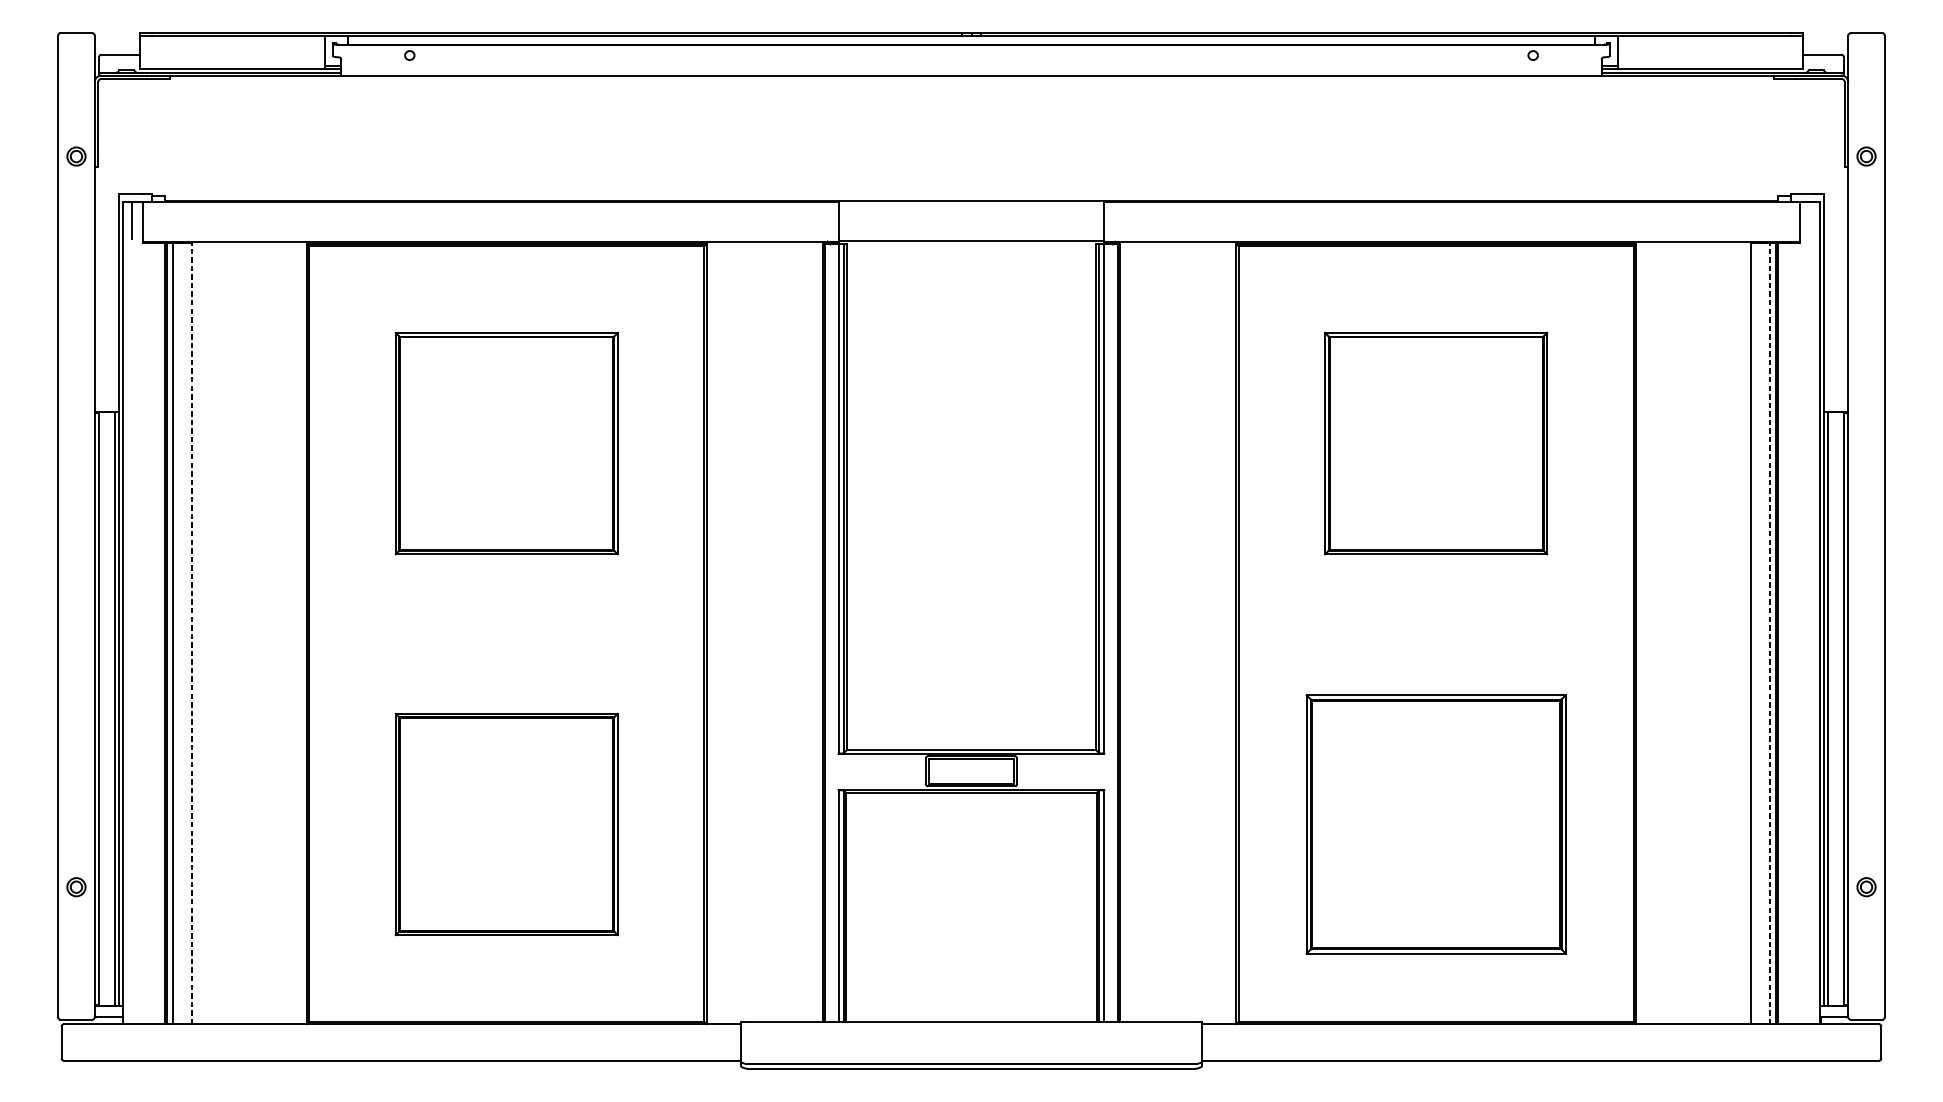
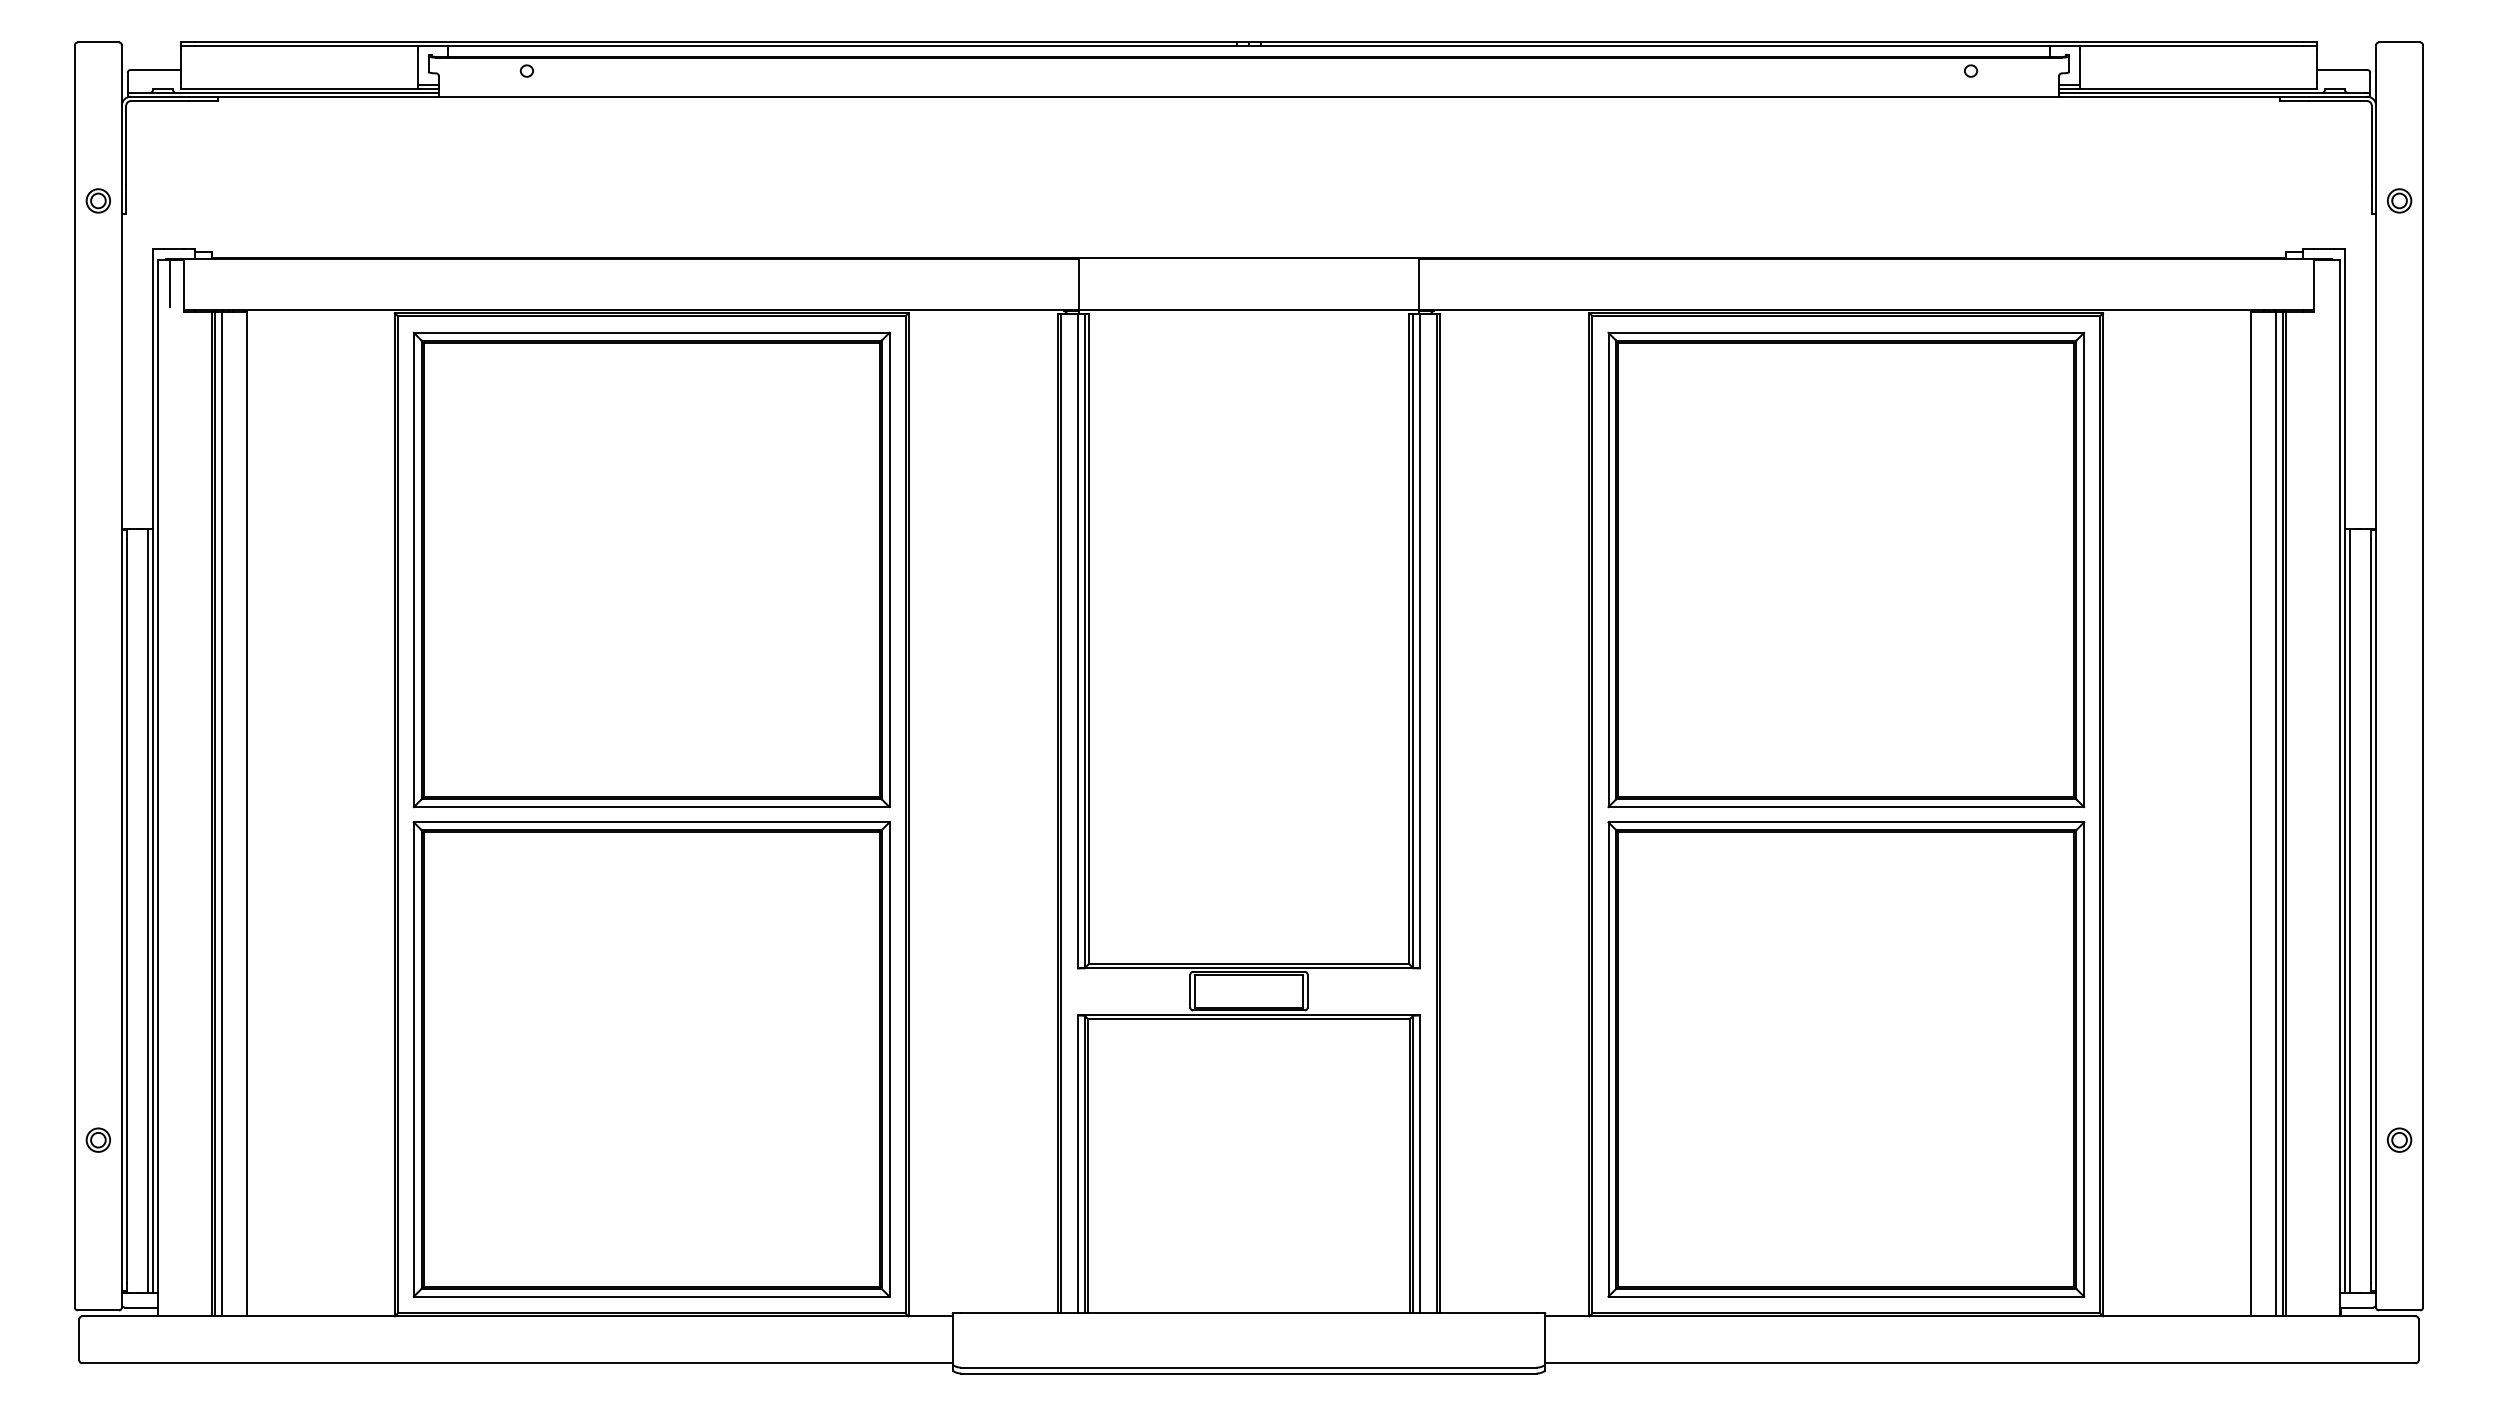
part: (506, 443) -> (651, 569), size x1.67
part: (1436, 443) -> (1846, 569), size x1.67
line: (191, 633) -> (246, 813), dashed -> solid
line: (1770, 633) -> (2275, 813), dashed -> solid
part: (506, 824) -> (651, 1059), size x1.67
part: (1436, 824) -> (1846, 1059), size x1.43

